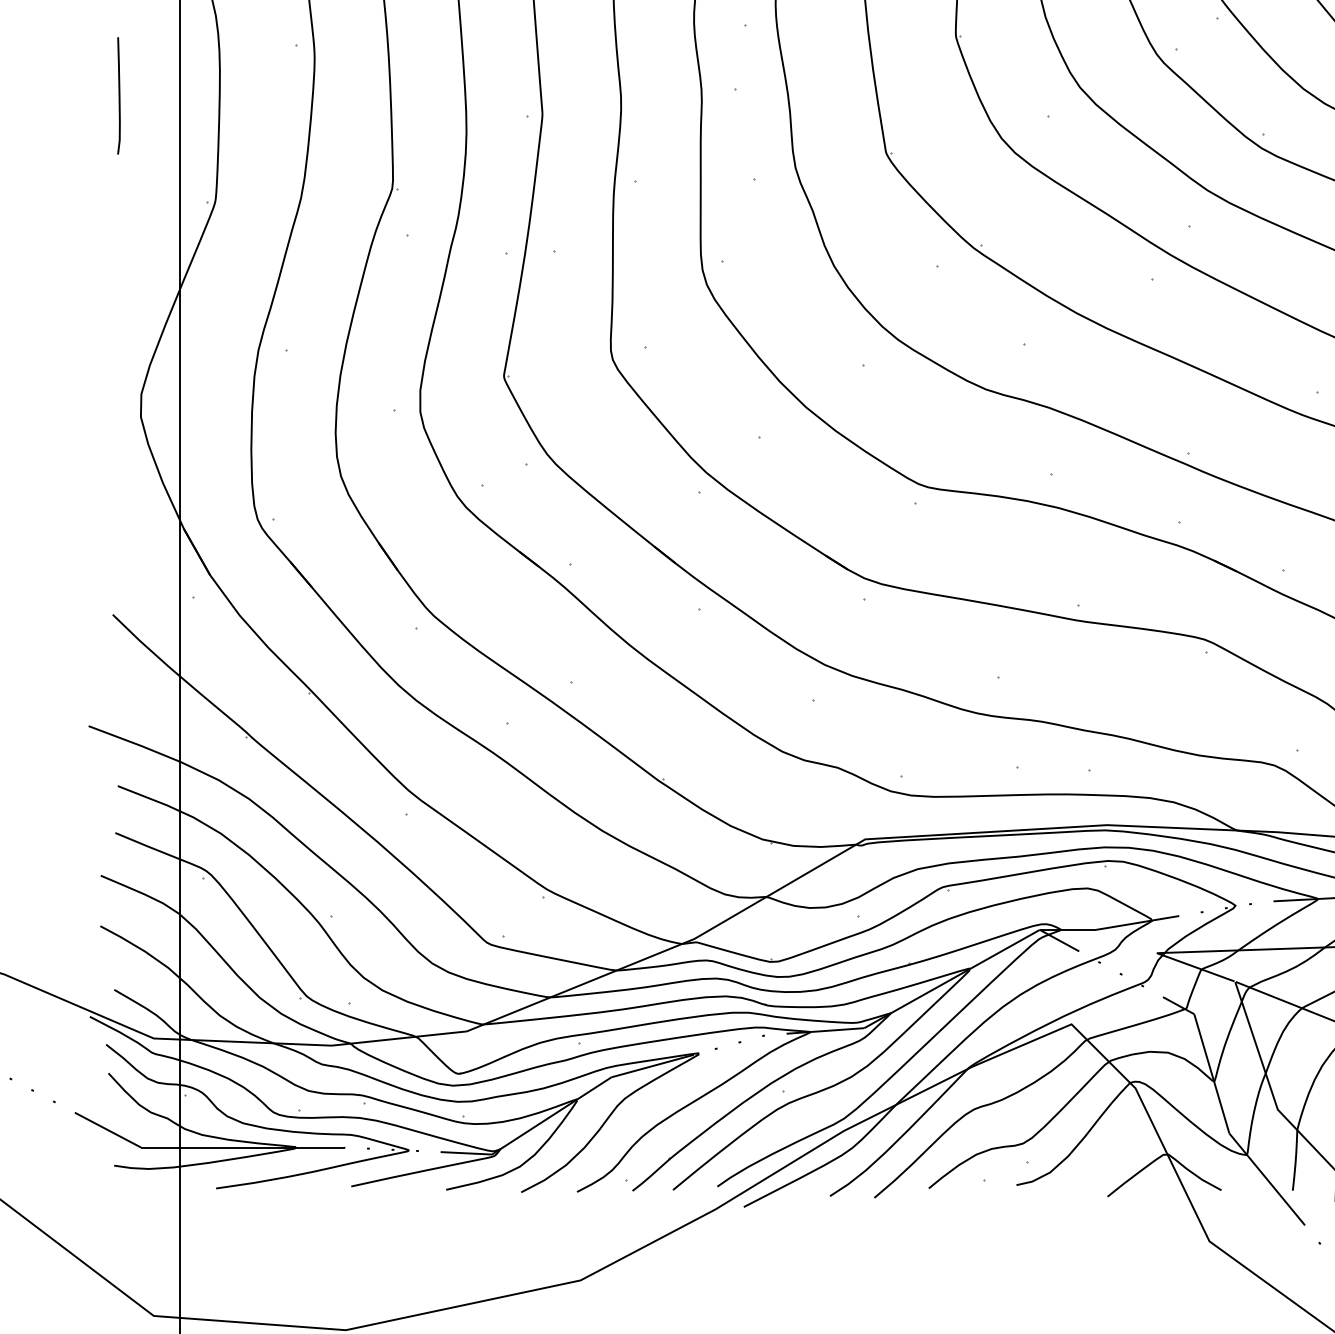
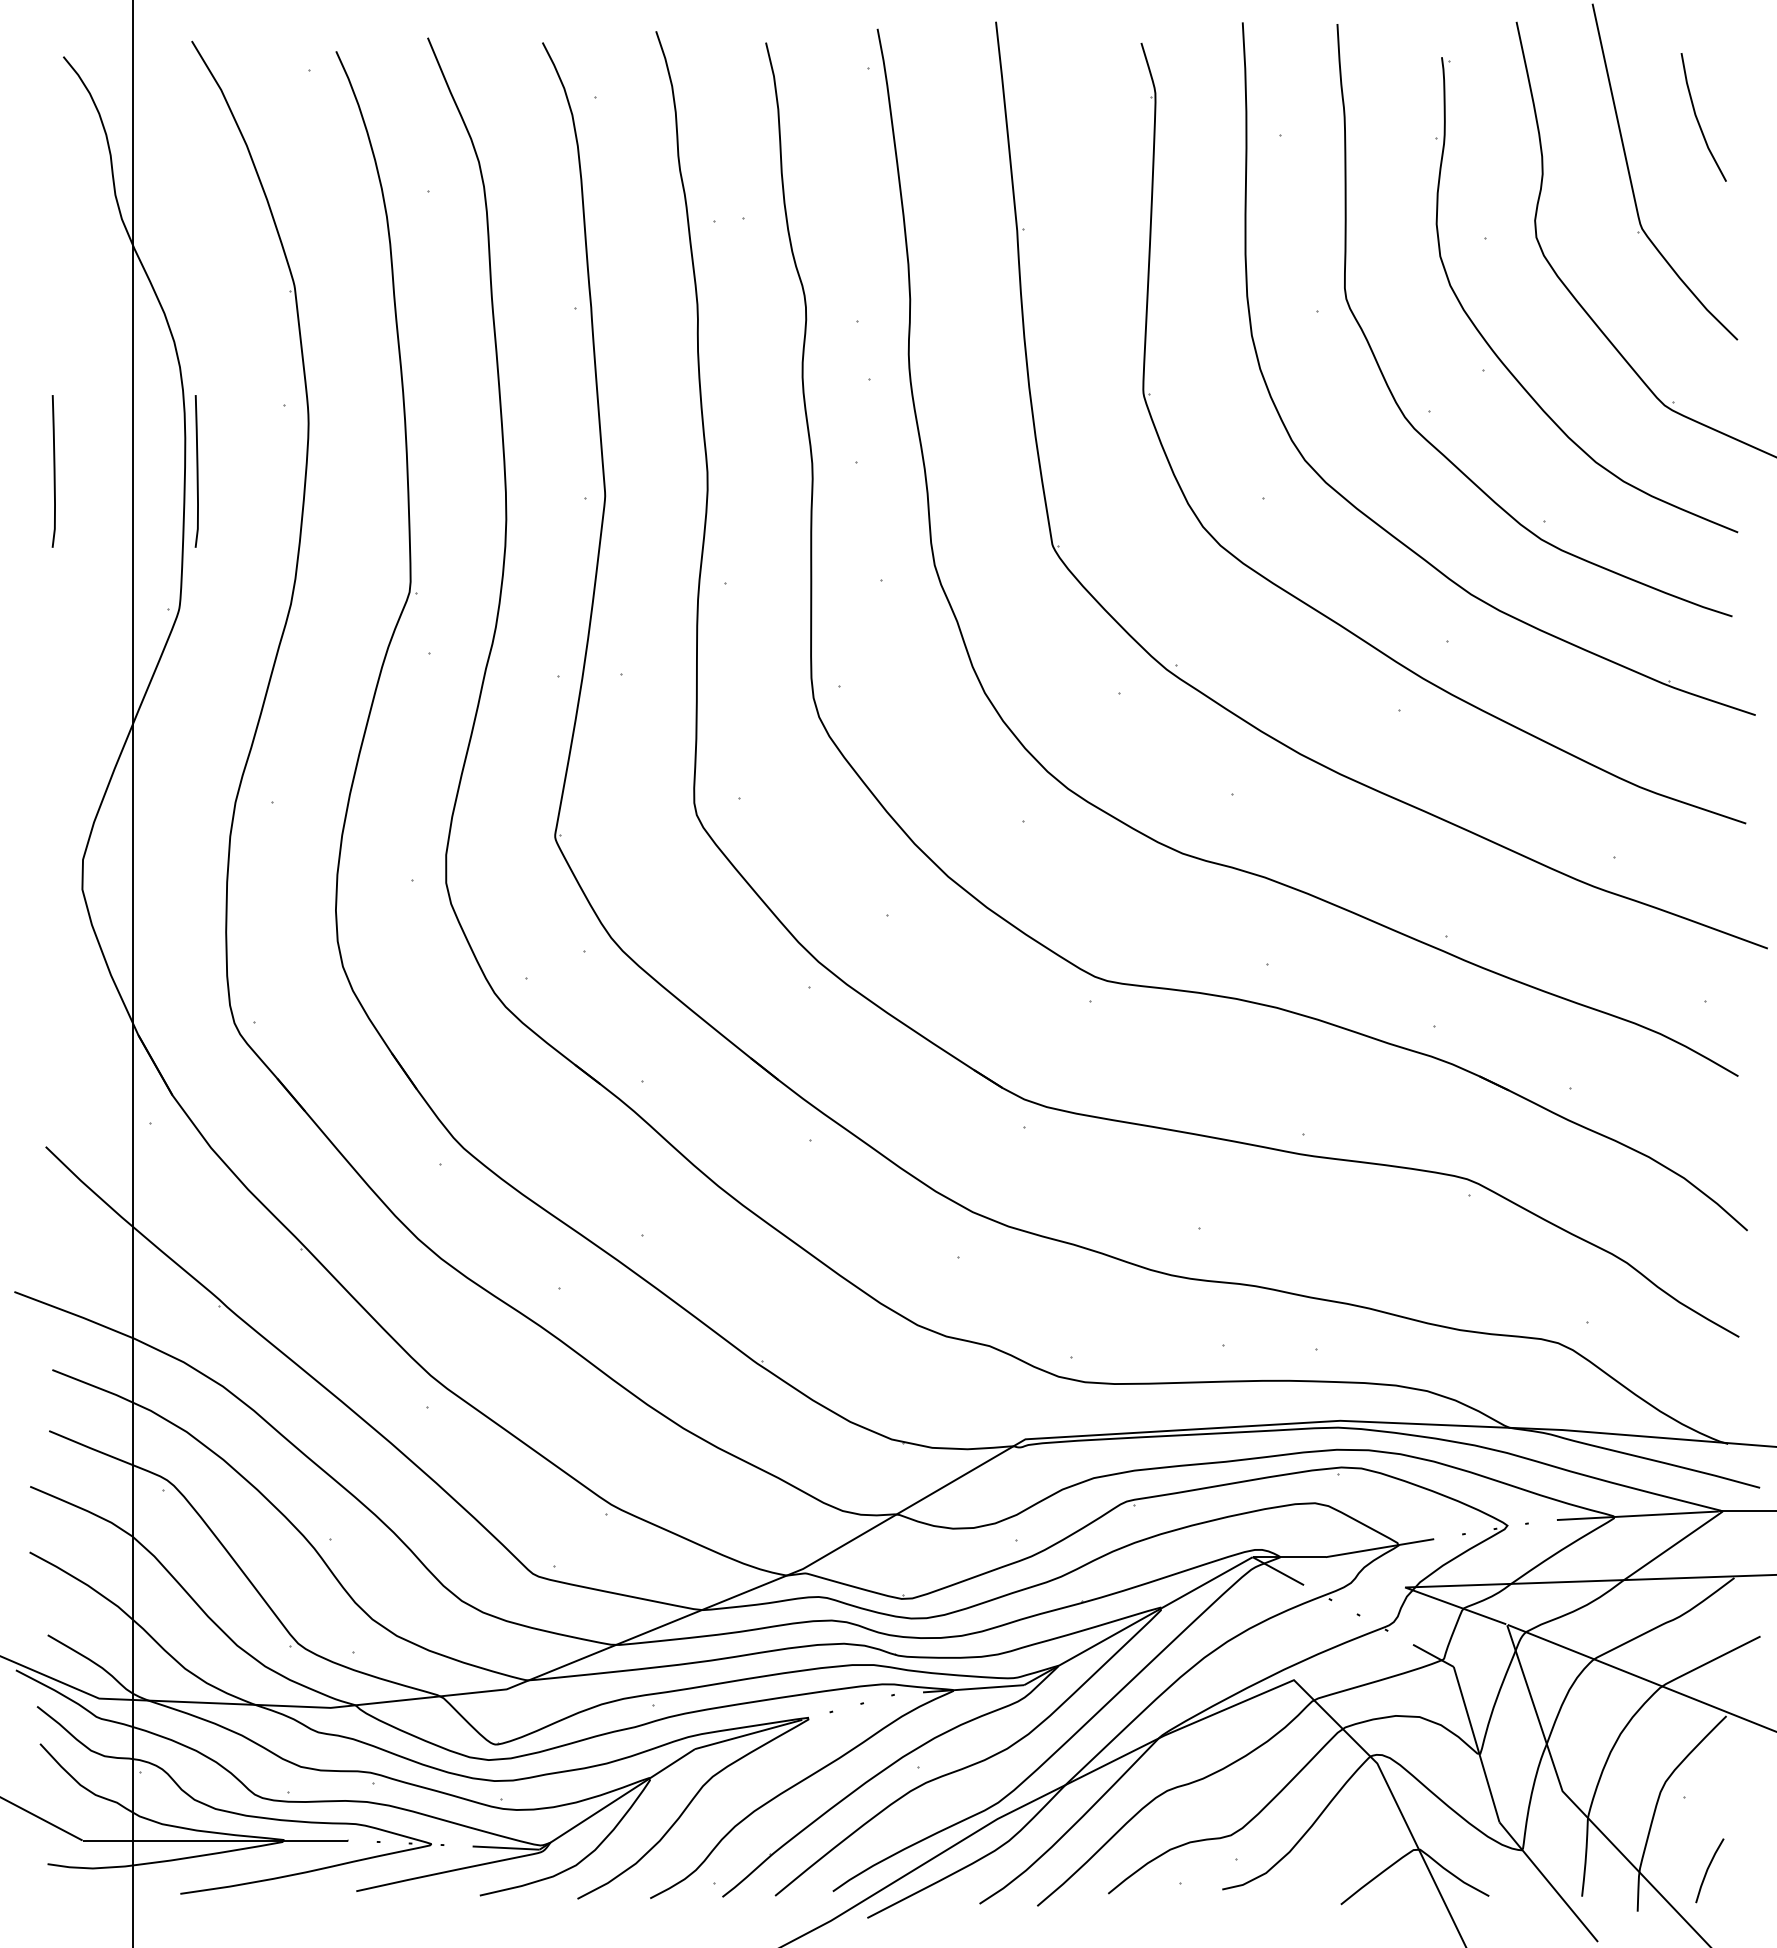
curve: (228, 95) -> (196, 471), added

